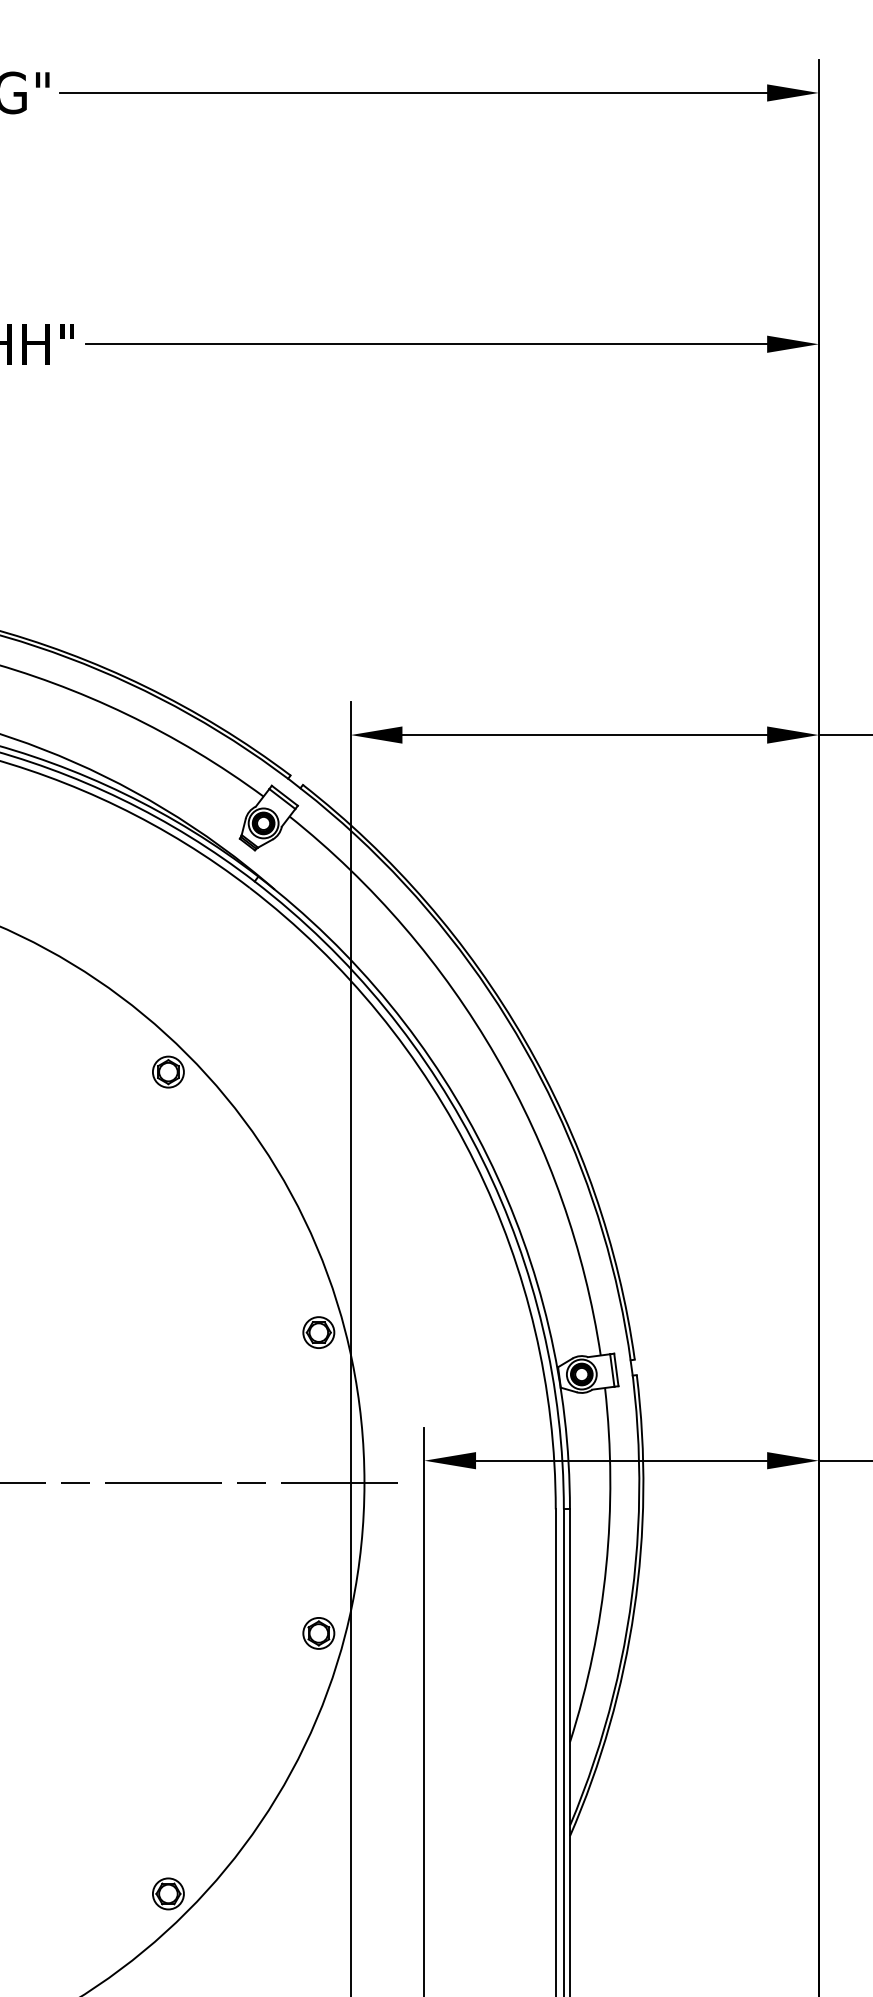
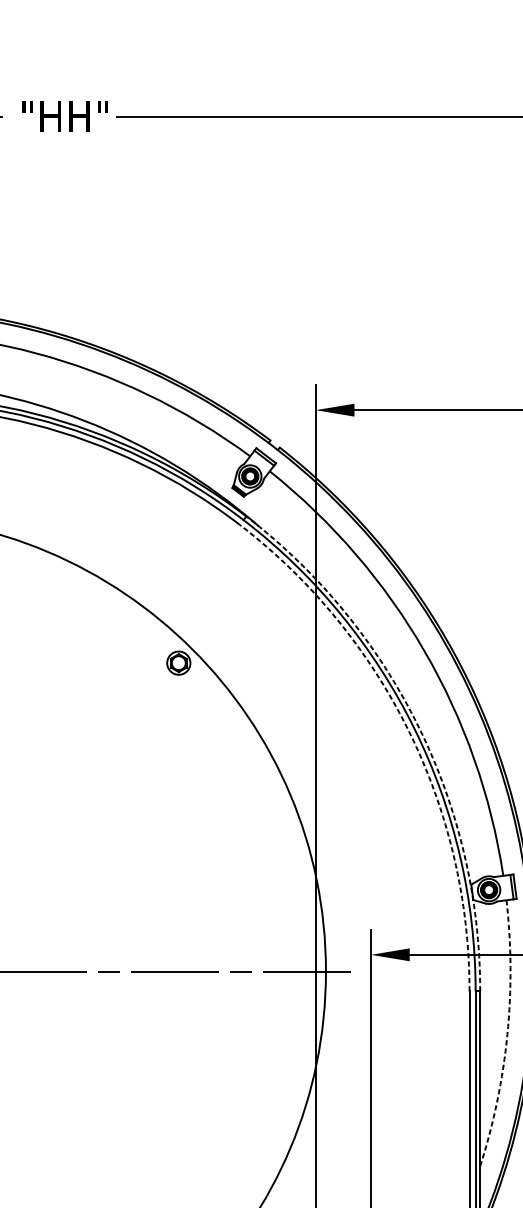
arc: (487, 1156) -> (418, 726), solid -> dashed
arc: (475, 1163) -> (409, 731), solid -> dashed
part: (318, 1332) -> (291, 858), removed
arc: (606, 1567) -> (507, 1035), solid -> dashed
part: (318, 1633) -> (291, 1084), removed

